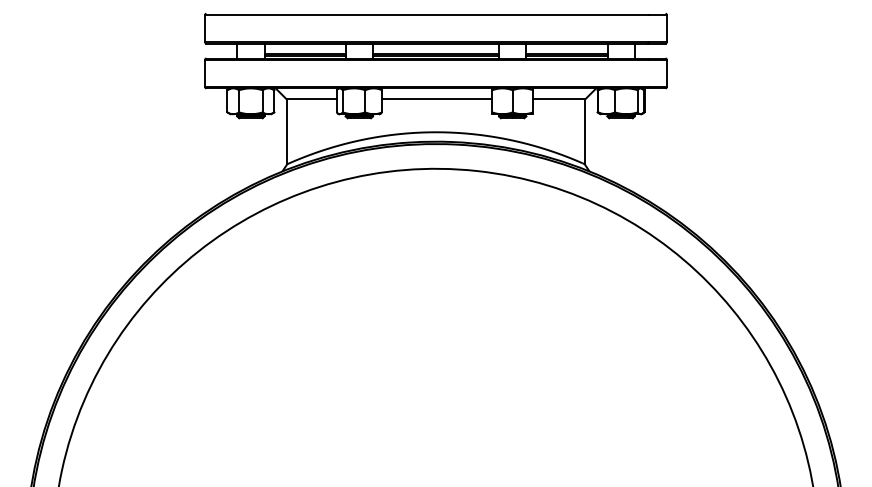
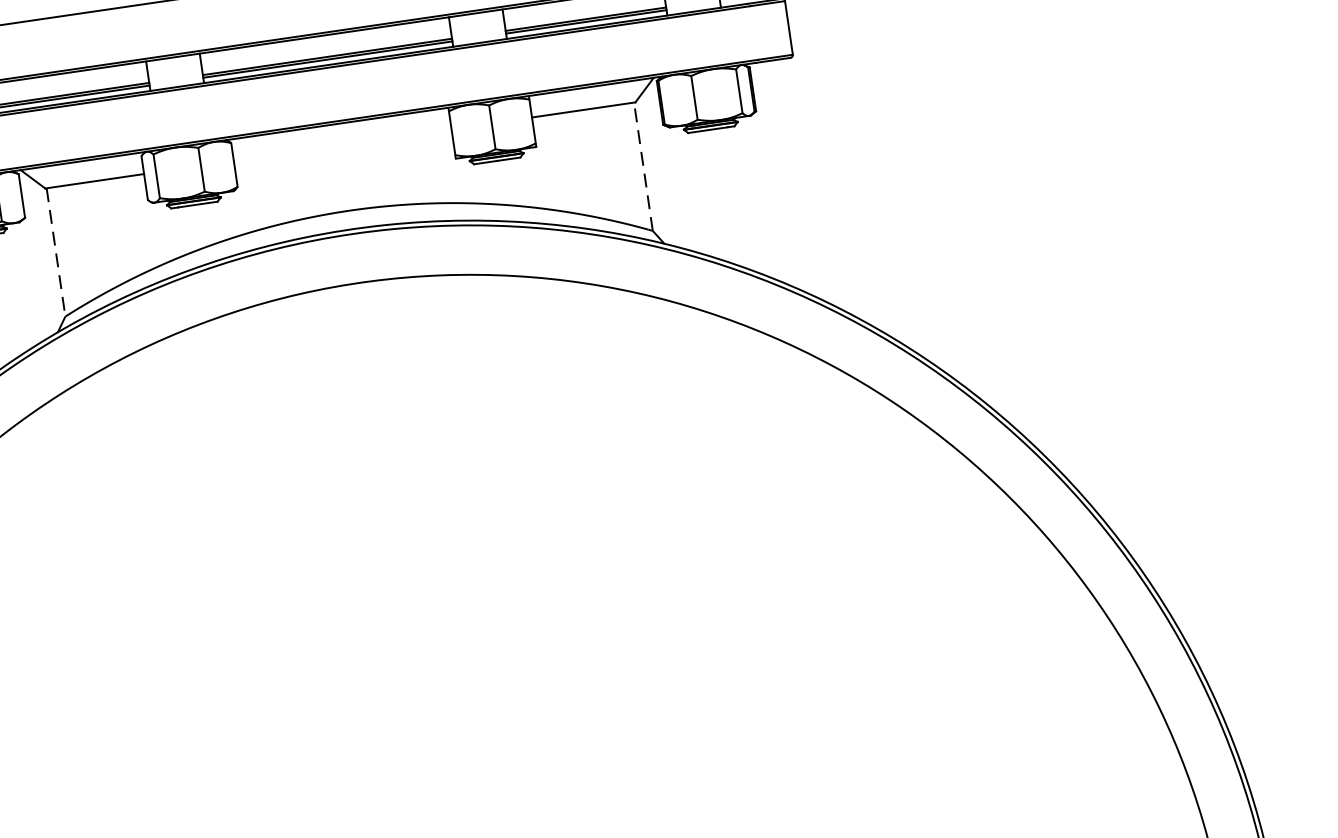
line: (437, 99) -> (343, 145), removed
line: (584, 131) -> (642, 166), solid -> dashed
line: (287, 132) -> (56, 253), solid -> dashed

